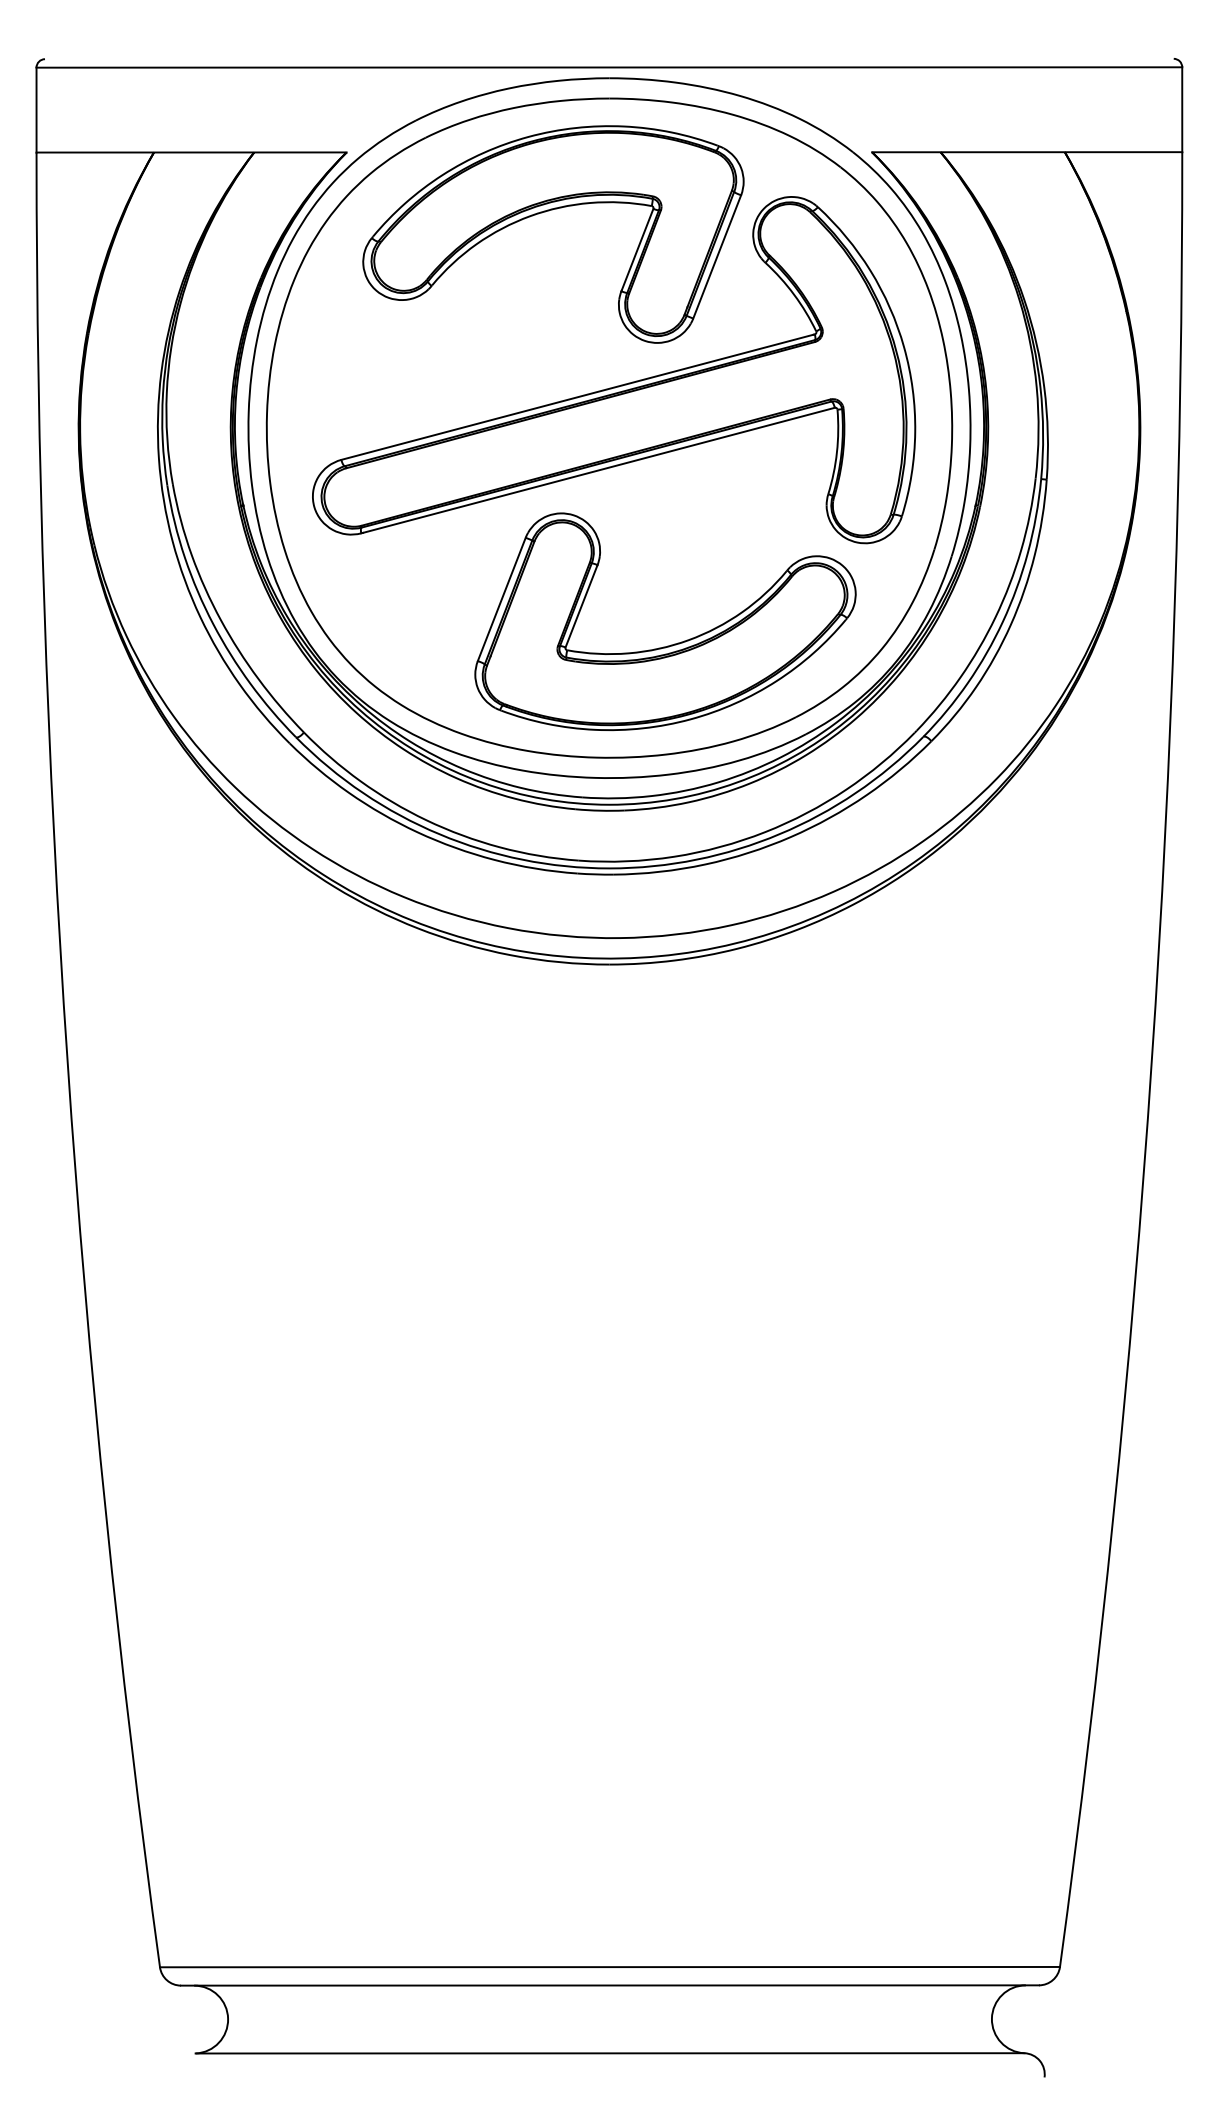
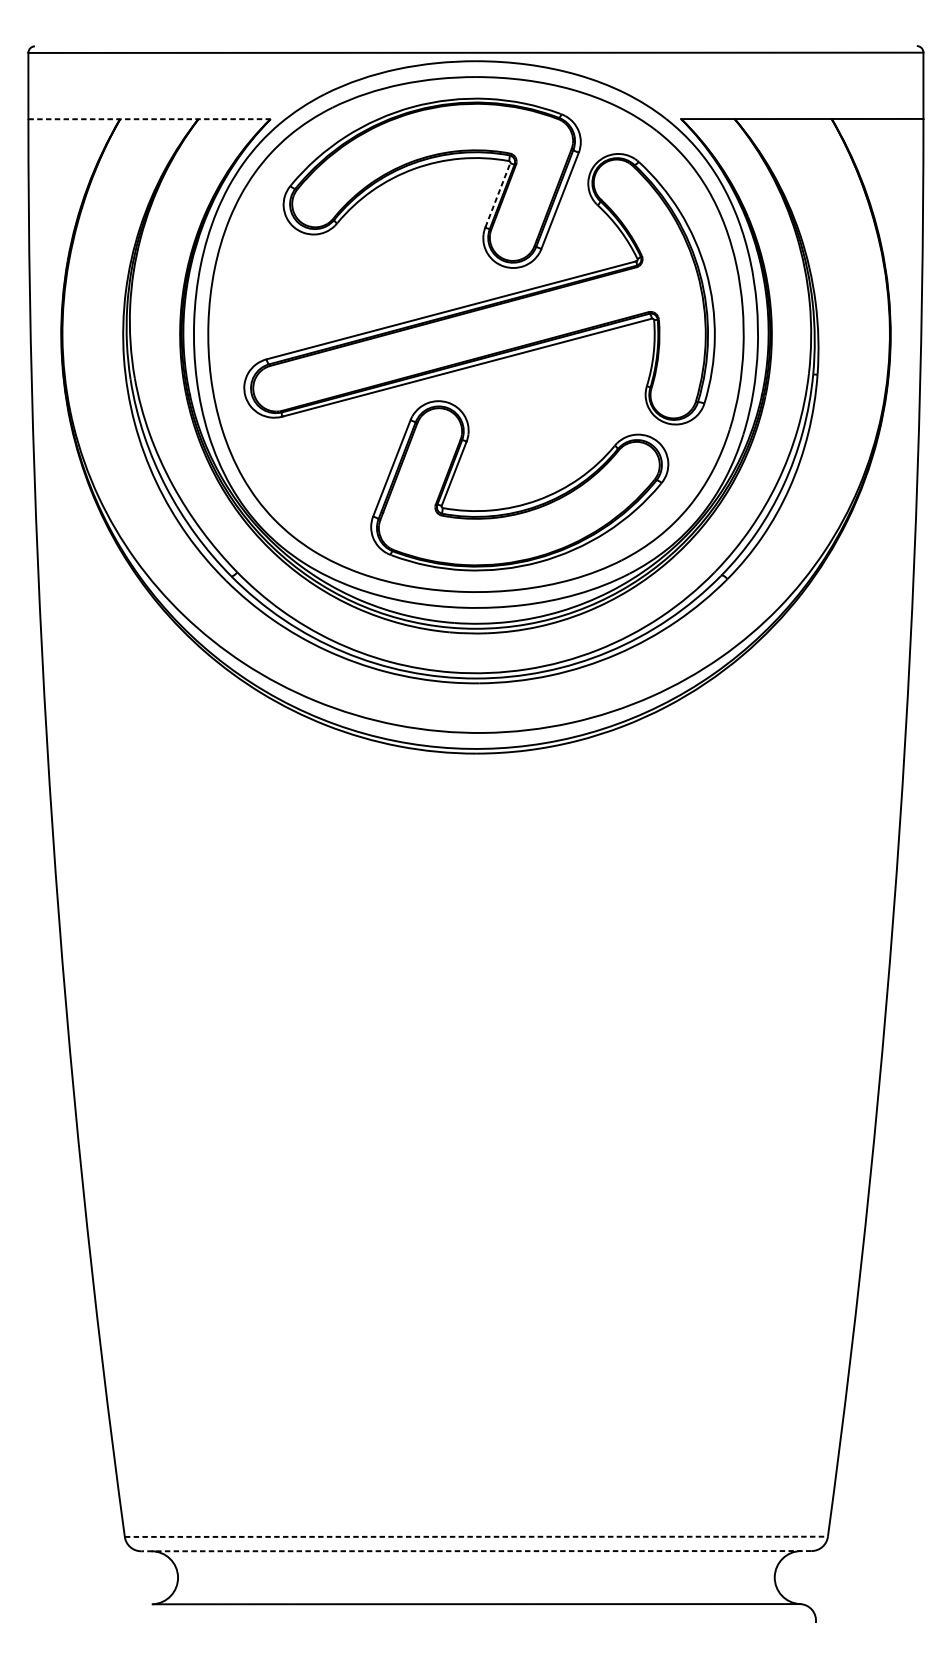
line: (192, 152) -> (150, 119), solid -> dashed
line: (637, 249) -> (497, 195), solid -> dashed
line: (610, 1967) -> (476, 1537), solid -> dashed
line: (610, 1985) -> (476, 1551), solid -> dashed

